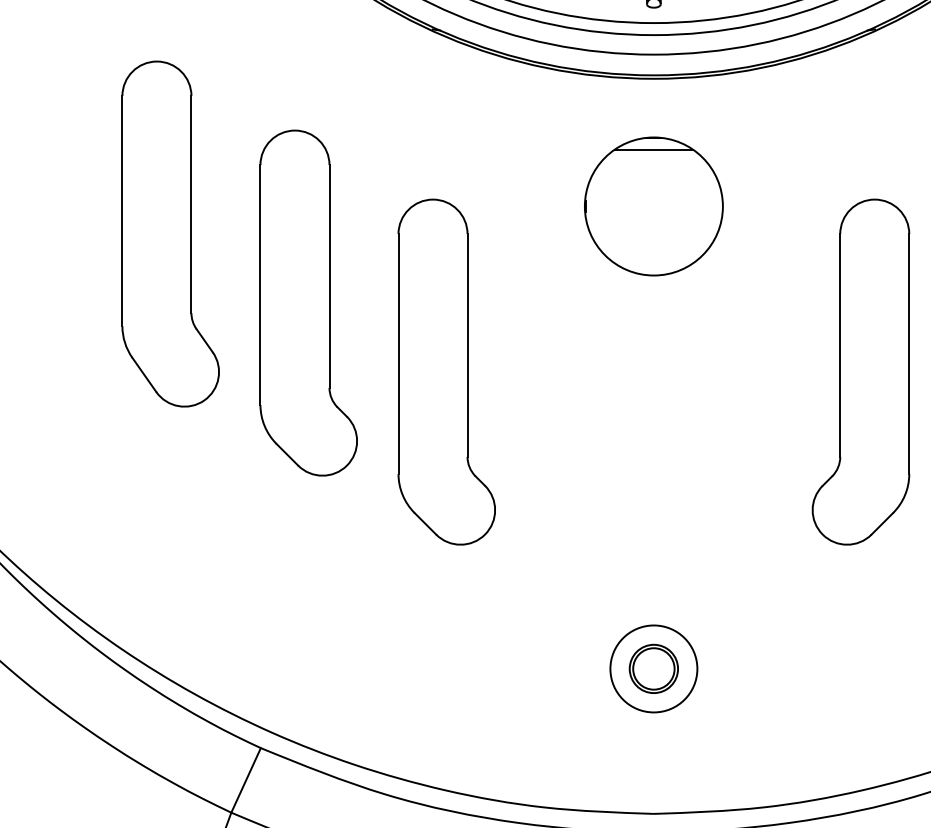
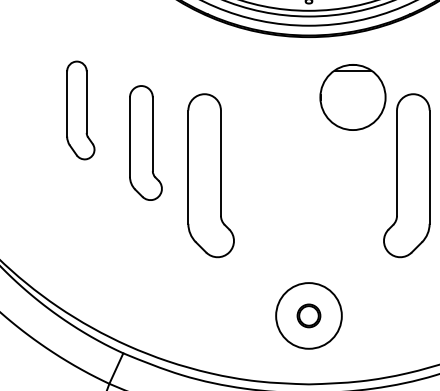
part: (652, 206) -> (352, 97), moved
part: (170, 234) -> (80, 110), size x0.6
part: (307, 301) -> (145, 142), size x0.7
circle: (652, 668) -> (308, 315), size x1.6

